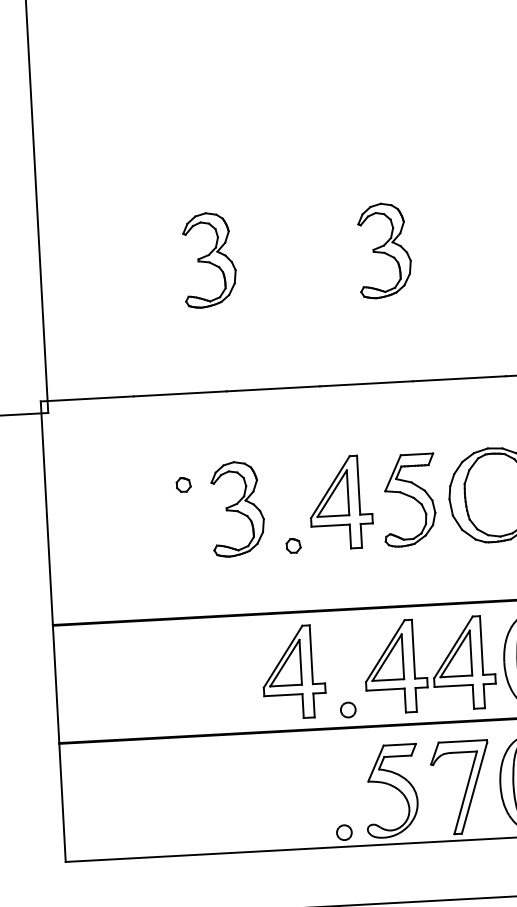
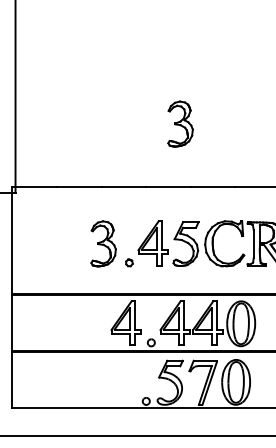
part: (209, 258) -> (96, 123), removed
part: (183, 484) -> (78, 230), removed

